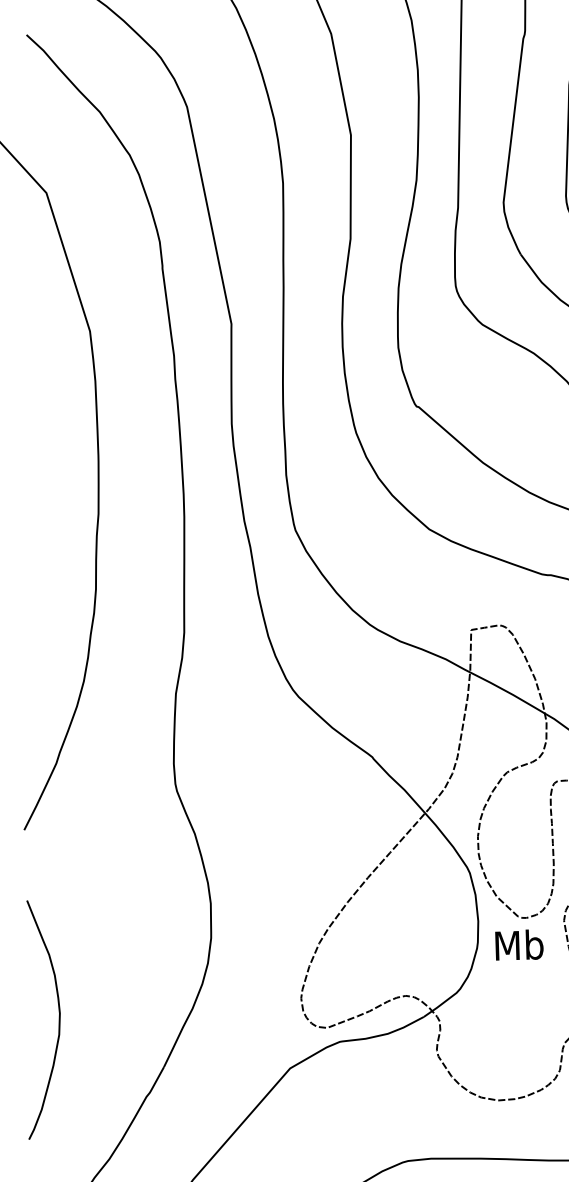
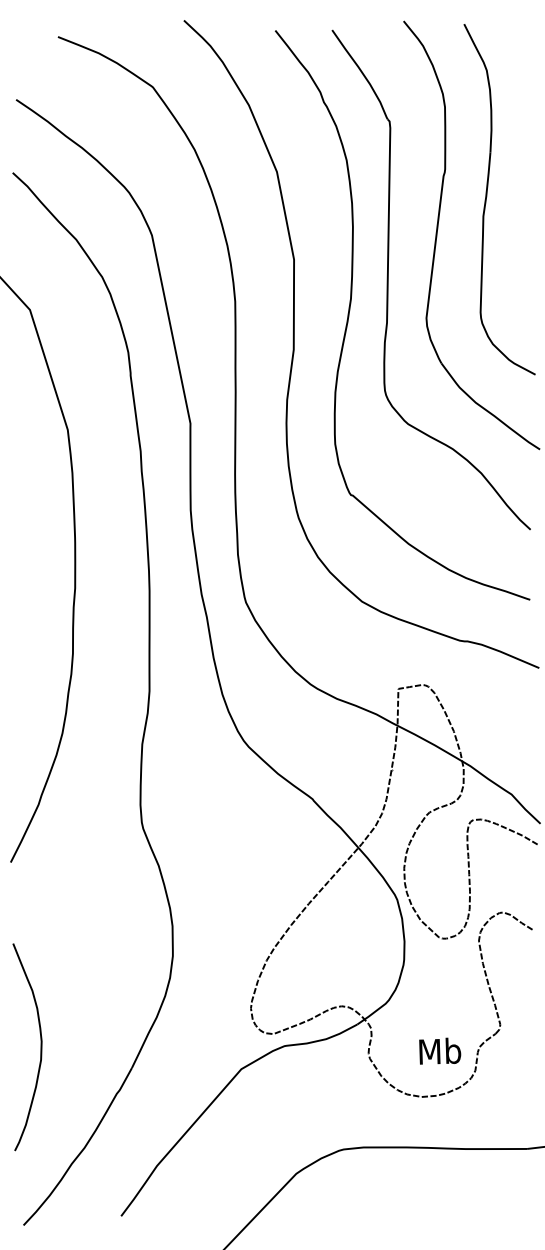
text: (519, 944) -> (440, 1050), moved
curve: (58, 1020) -> (40, 1047), moved

